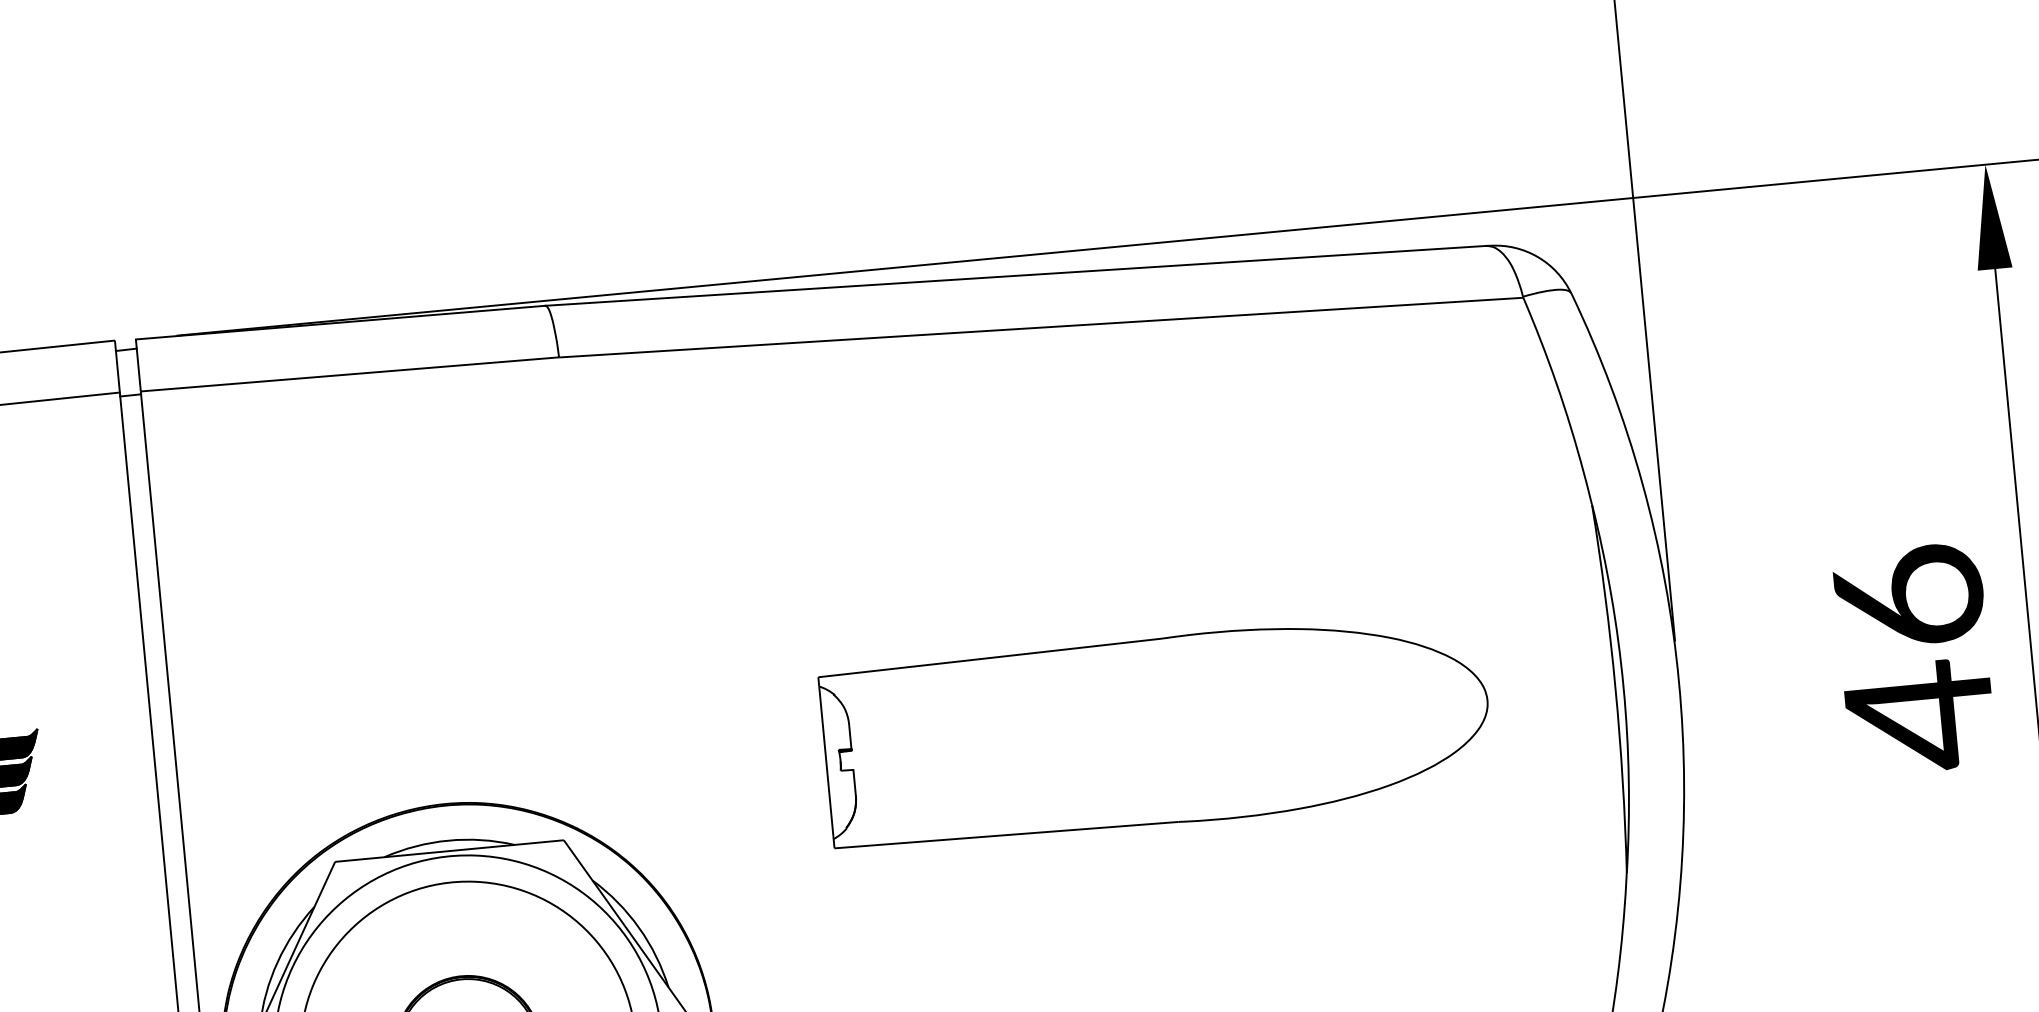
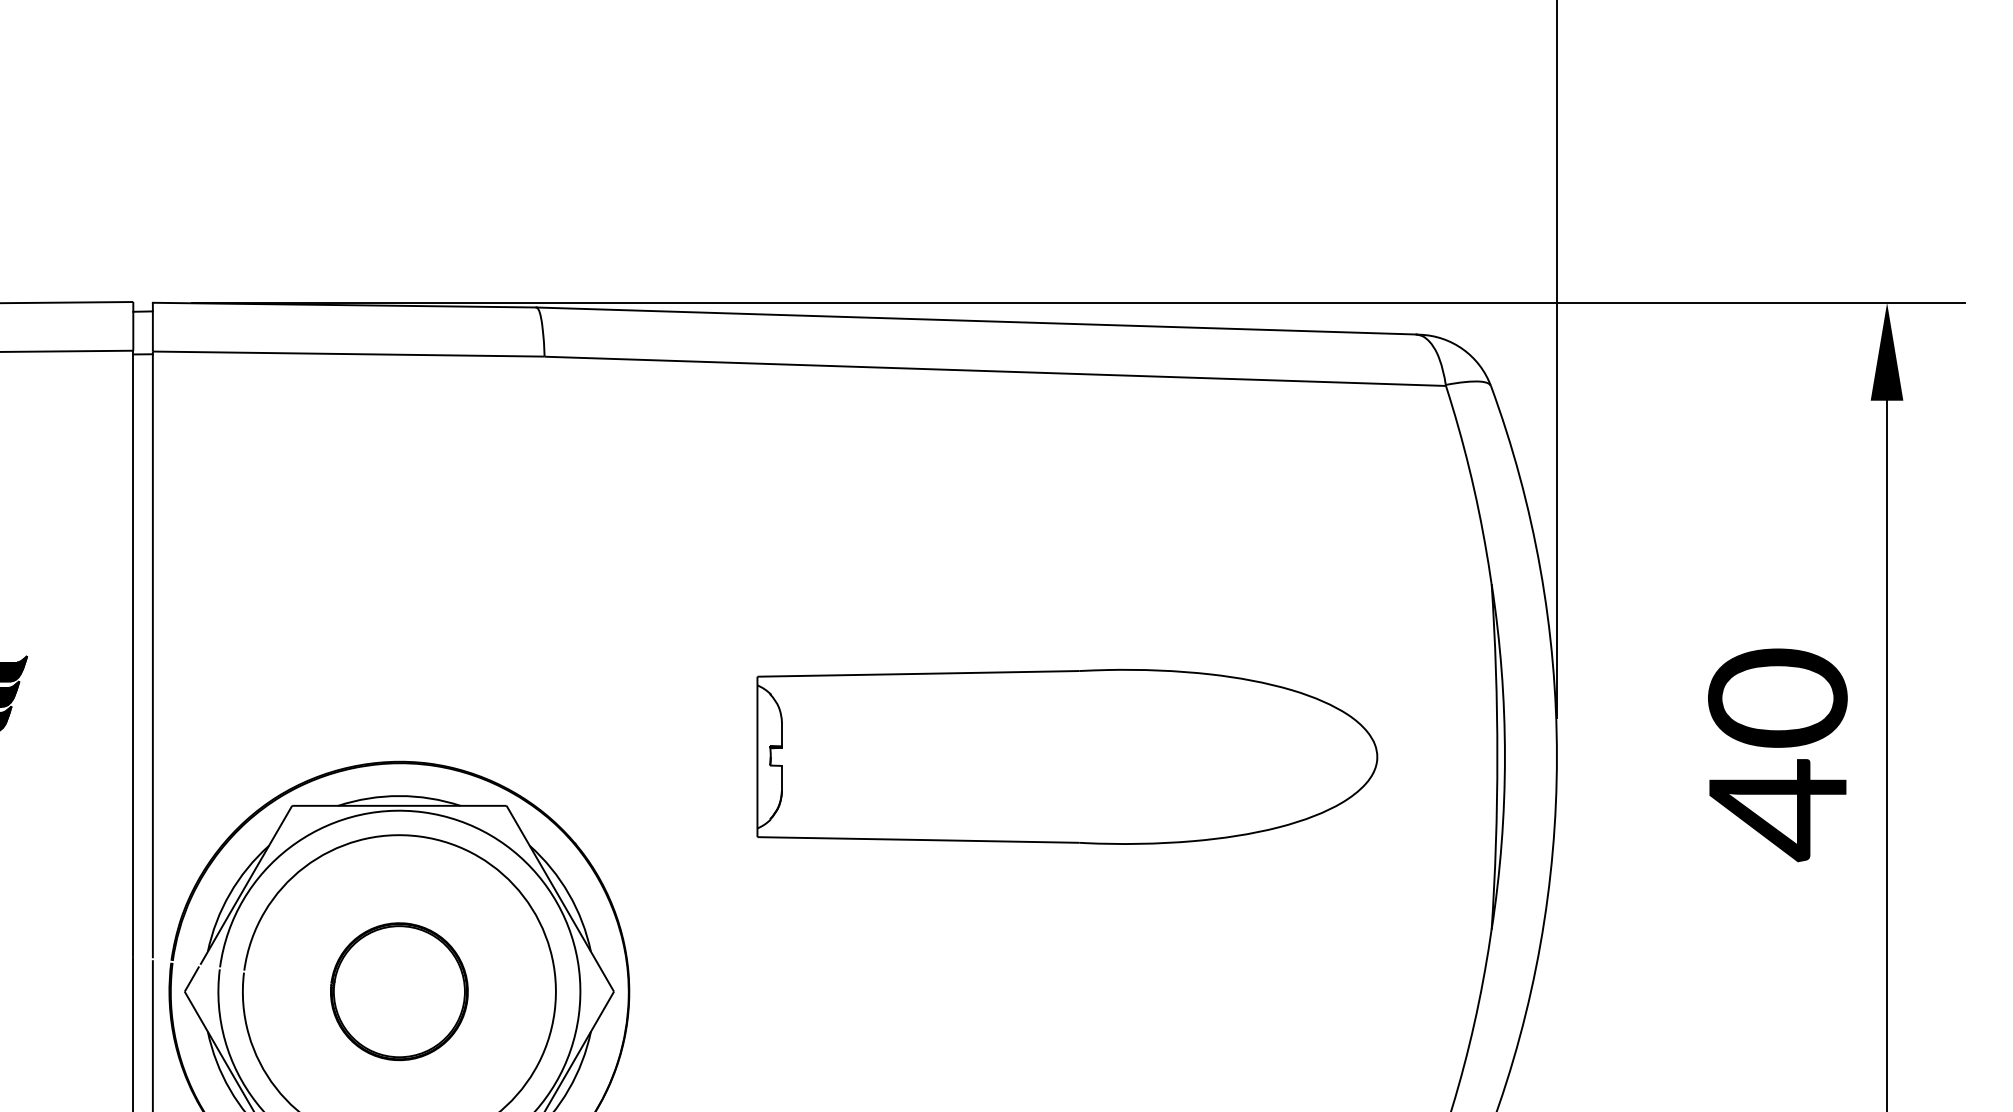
text: (1908, 596) -> (1777, 697), 46 -> 40

